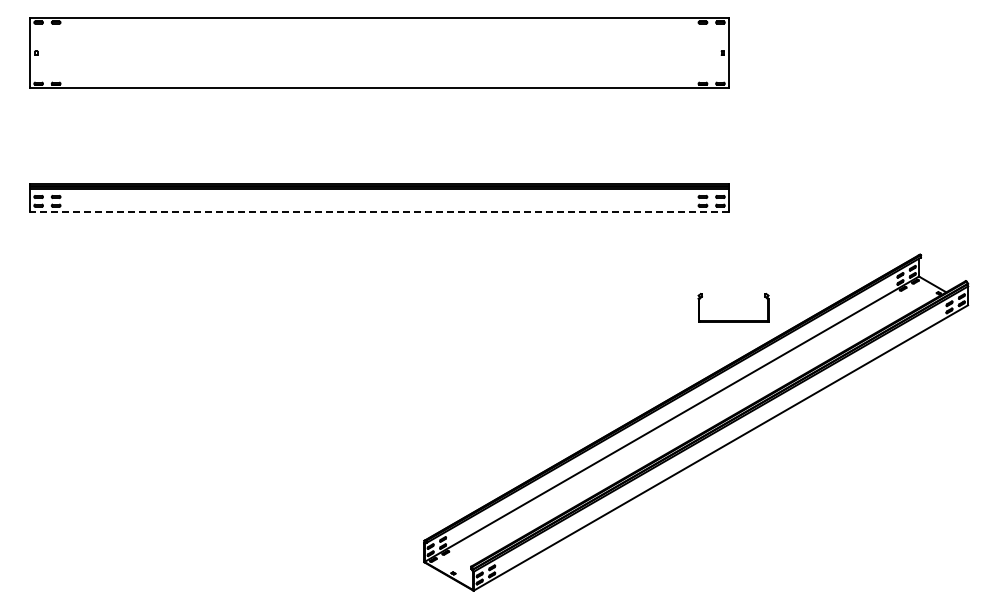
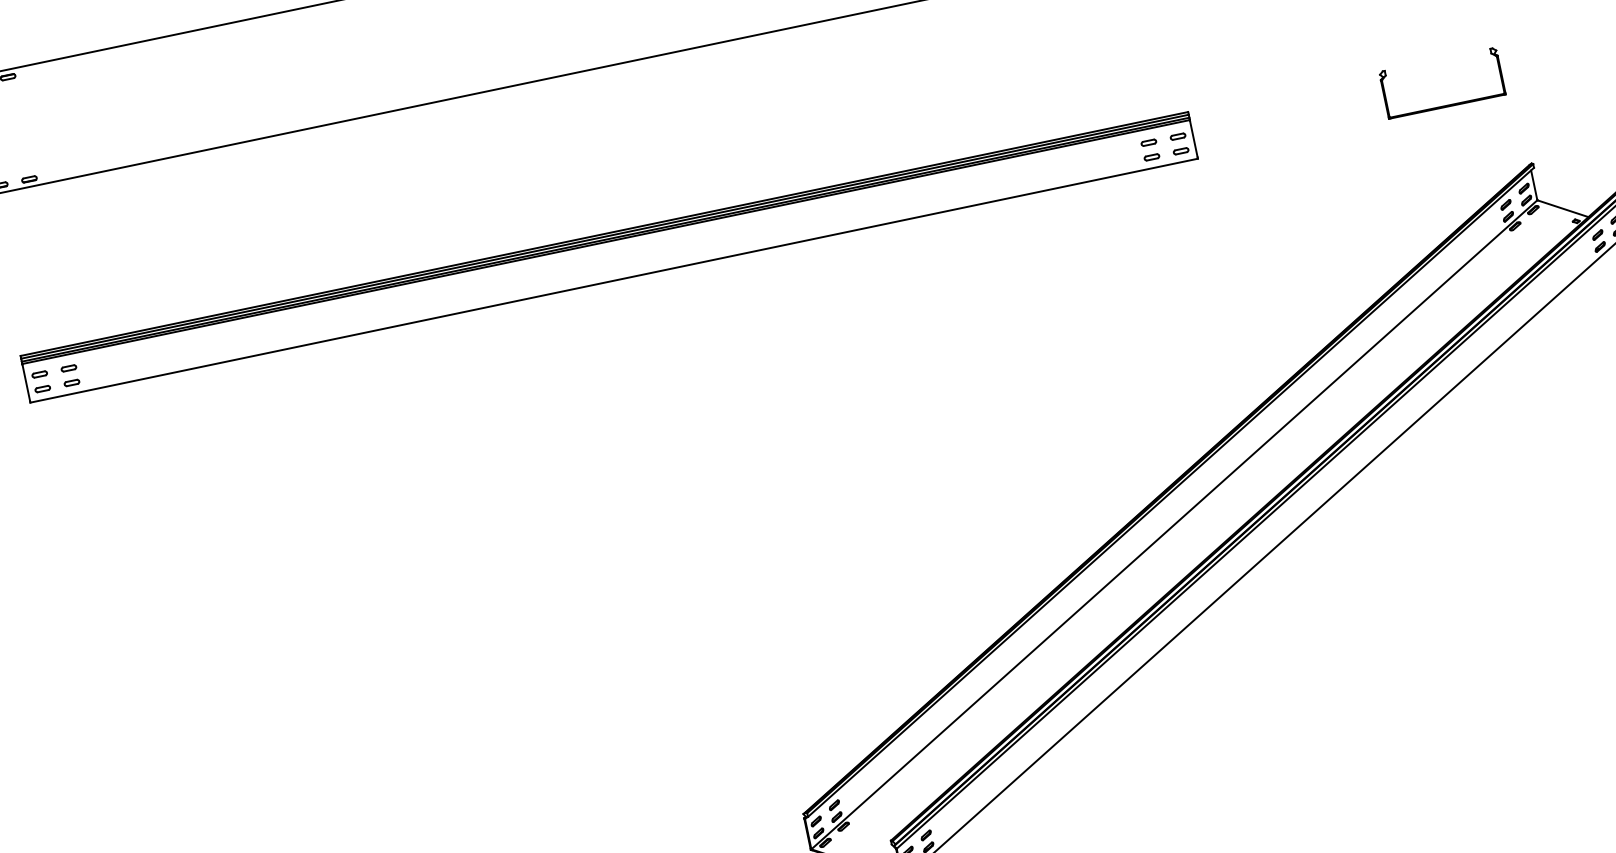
line: (379, 212) -> (614, 281), dashed -> solid
part: (733, 320) -> (1446, 104), moved

